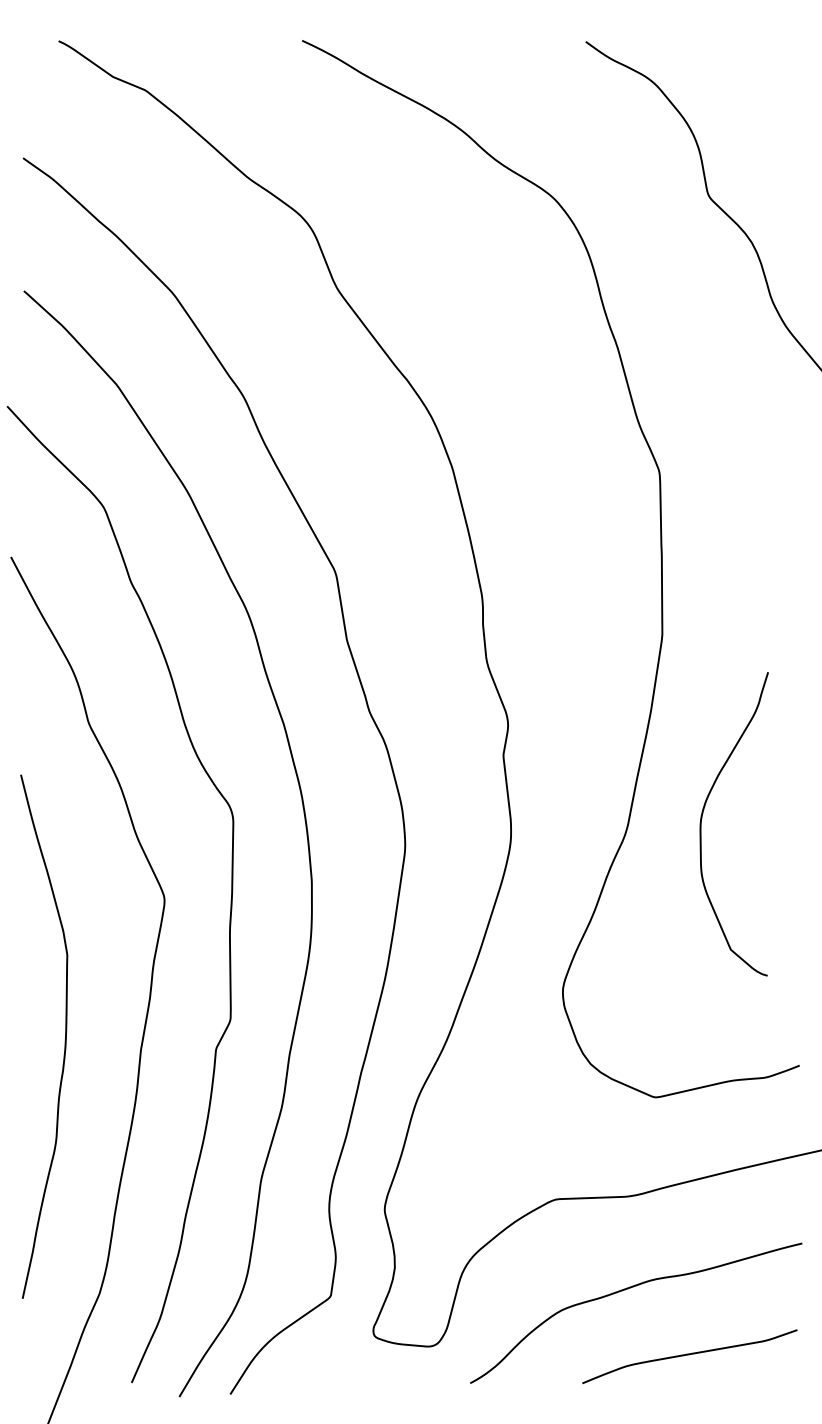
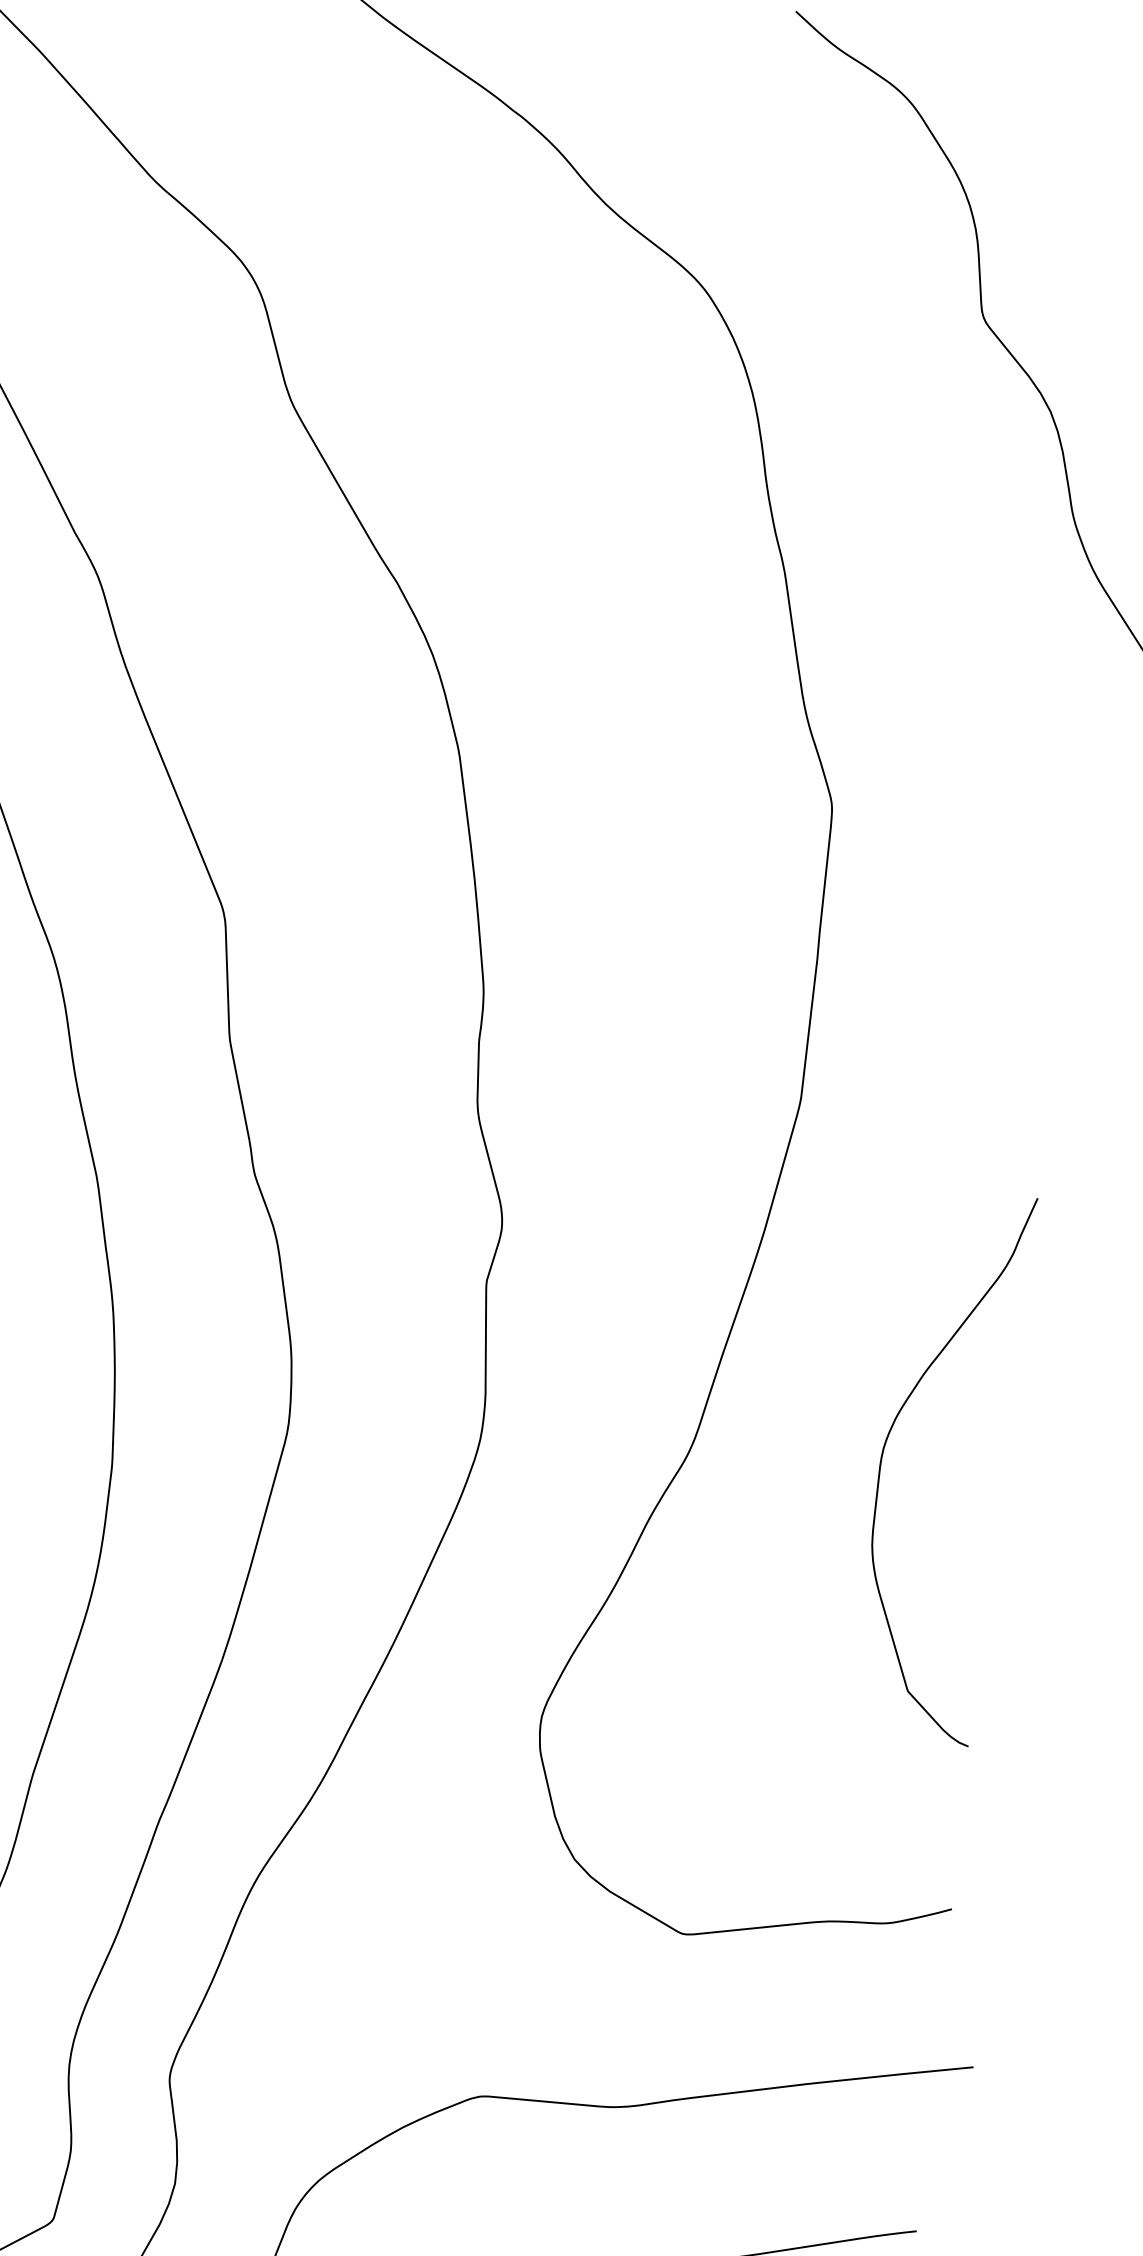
curve: (702, 818) -> (886, 1447), moved

